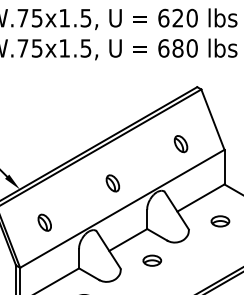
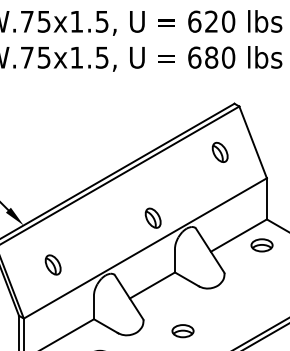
part: (180, 143) -> (219, 151), moved
part: (112, 182) -> (152, 217), moved
part: (219, 221) -> (261, 245), moved
part: (151, 261) -> (182, 331), moved

